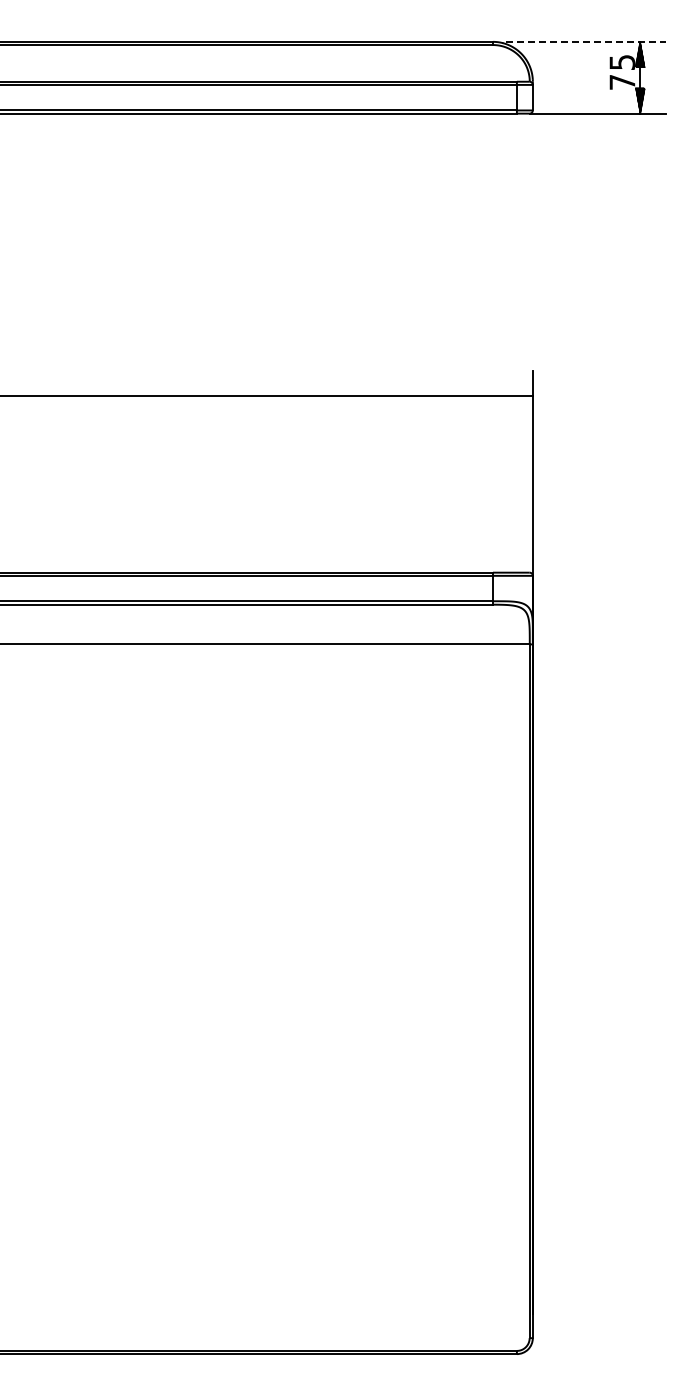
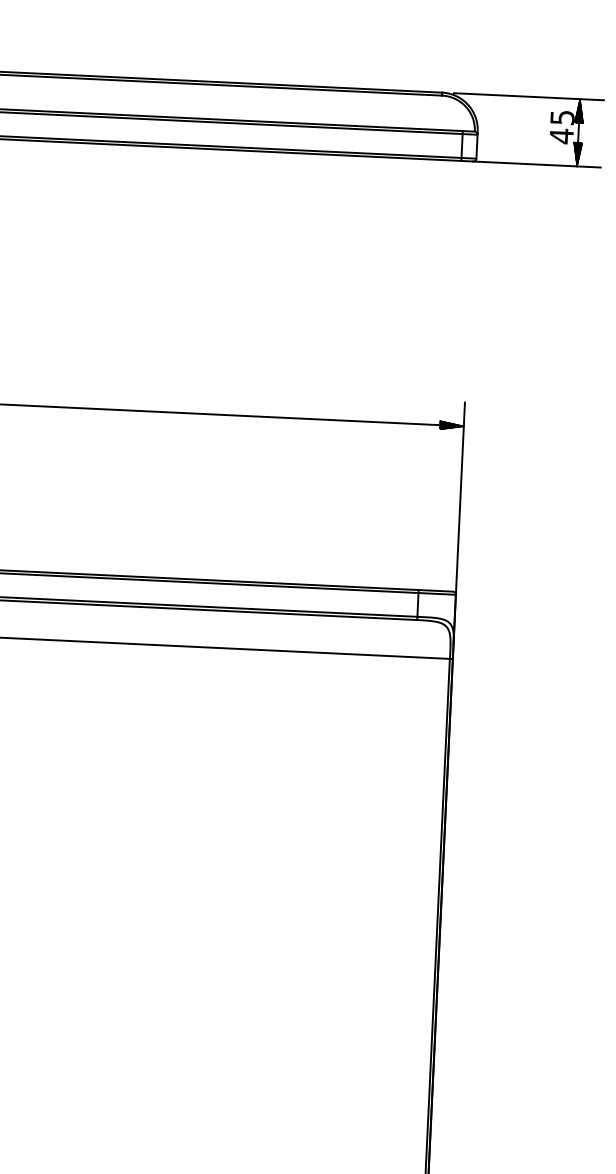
line: (585, 41) -> (528, 96), dashed -> solid
text: (622, 82) -> (561, 136), 75 -> 45
hatch: (519, 395) -> (451, 425), added

